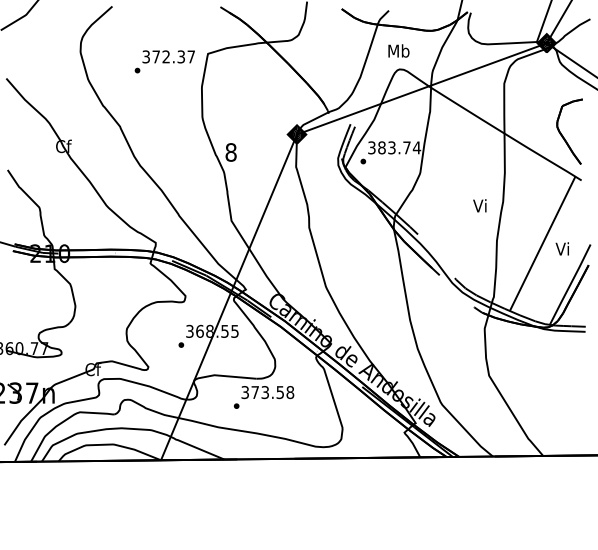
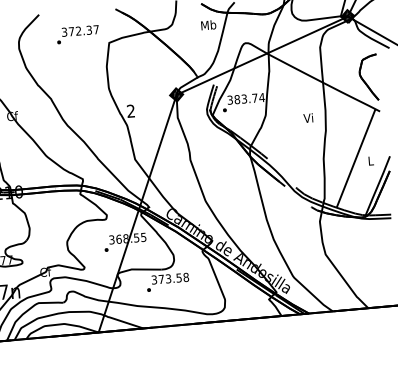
text: (398, 50) -> (208, 24), moved
text: (164, 61) -> (77, 34), moved
text: (230, 152) -> (130, 111), 8 -> 2
text: (479, 205) -> (308, 117), moved
text: (561, 248) -> (369, 160), Vi -> L

